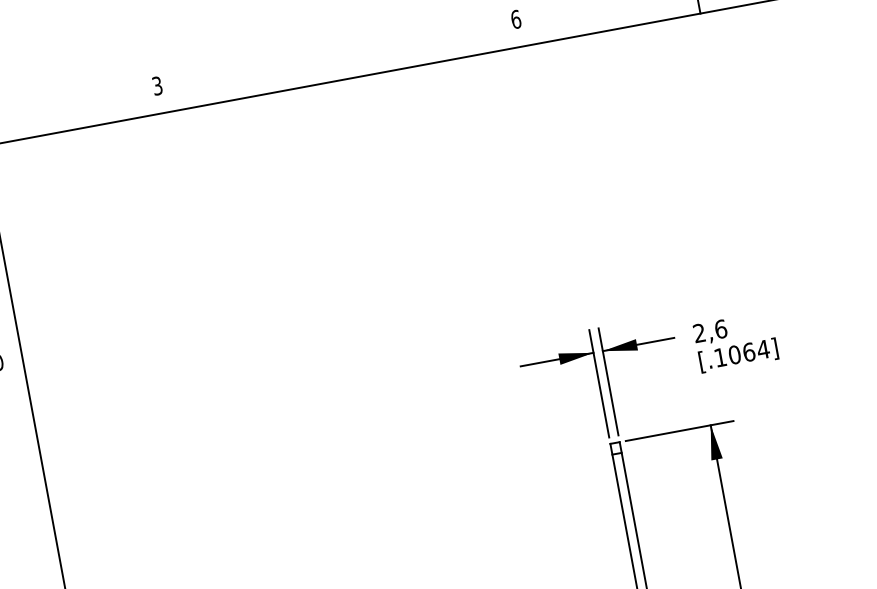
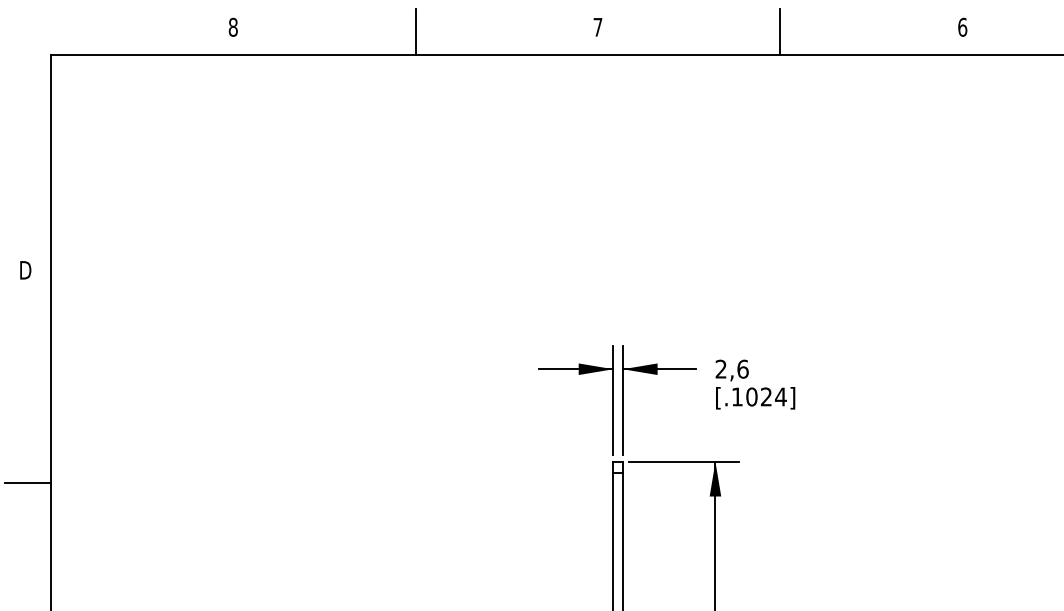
text: (515, 18) -> (597, 26), 6 -> 7
line: (337, 56) -> (415, 31), added
text: (156, 86) -> (232, 27), 3 -> 8
text: (749, 351) -> (766, 396), [.1064] -> [.1024]
line: (38, 571) -> (27, 483), added

